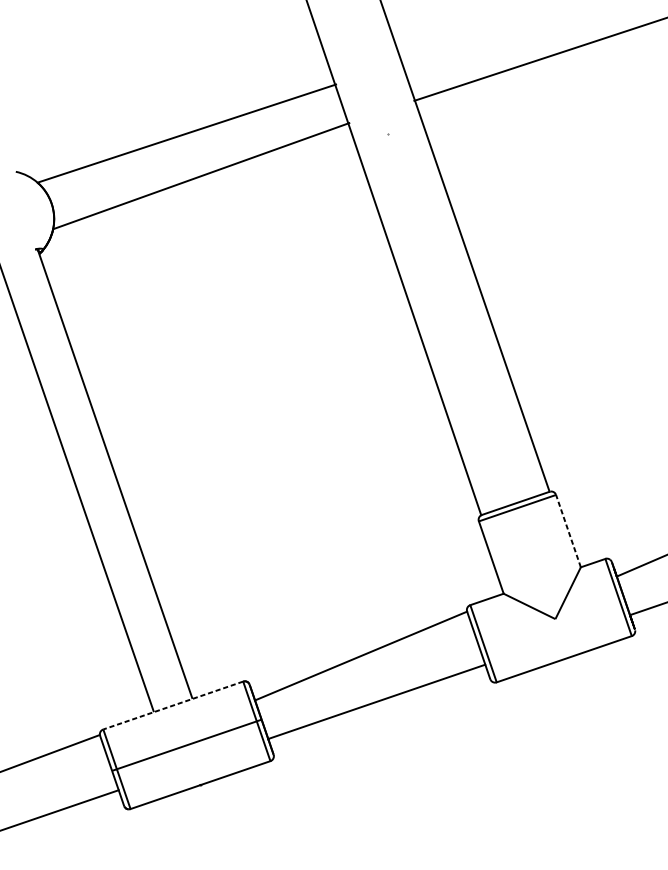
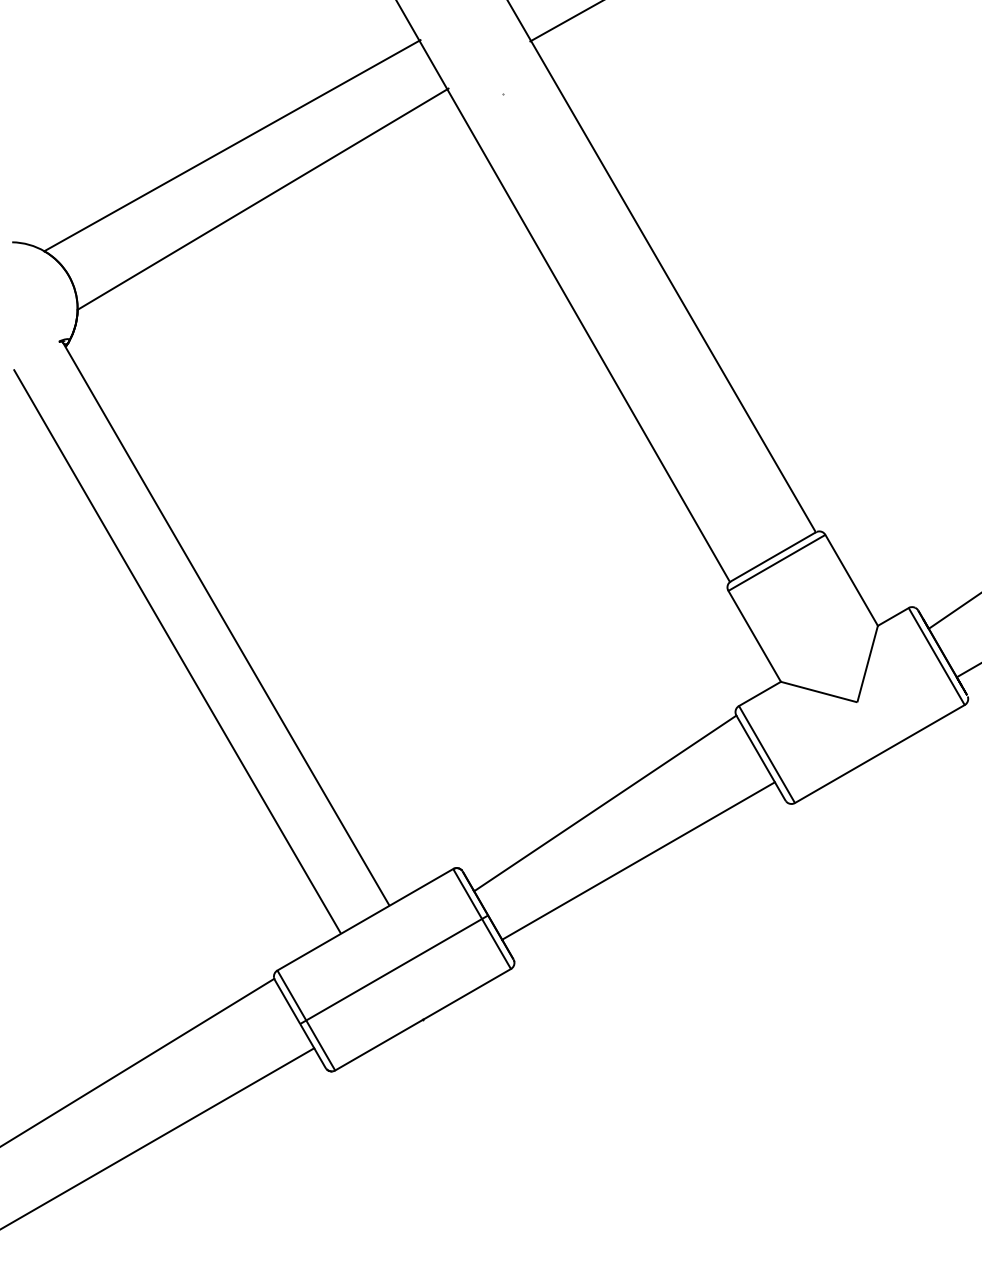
line: (568, 530) -> (851, 579), dashed -> solid
line: (172, 705) -> (364, 920), dashed -> solid

